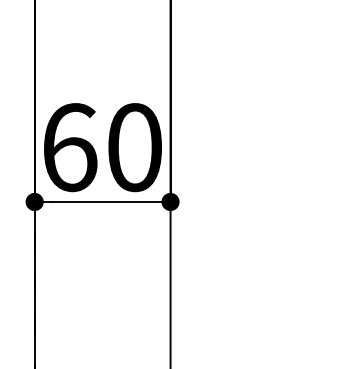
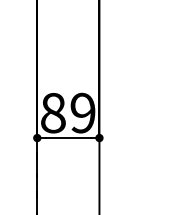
text: (102, 146) -> (68, 112), 60 -> 89

